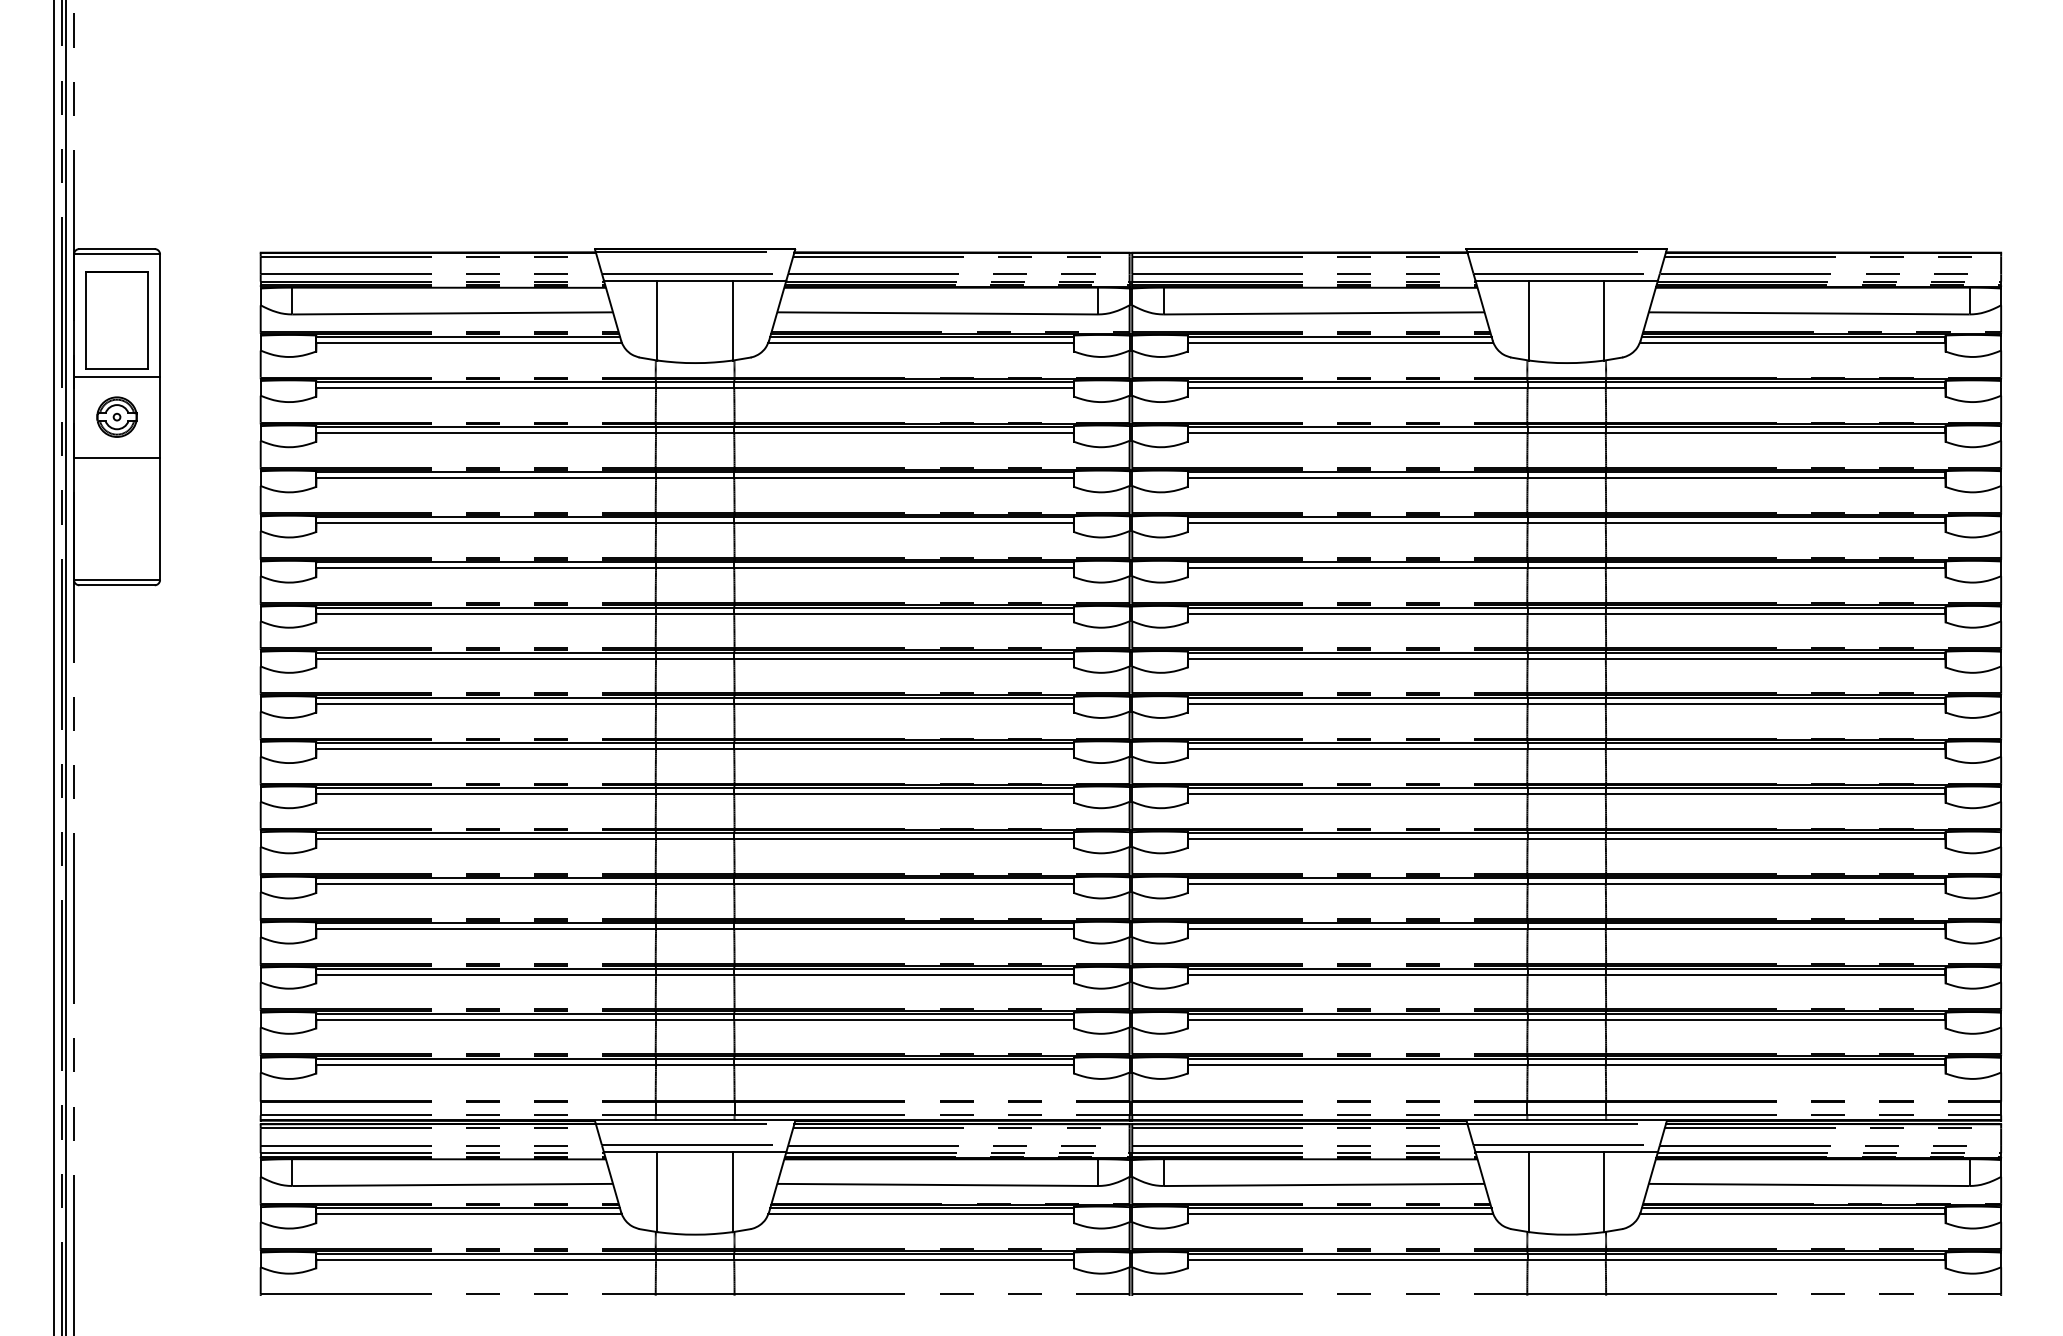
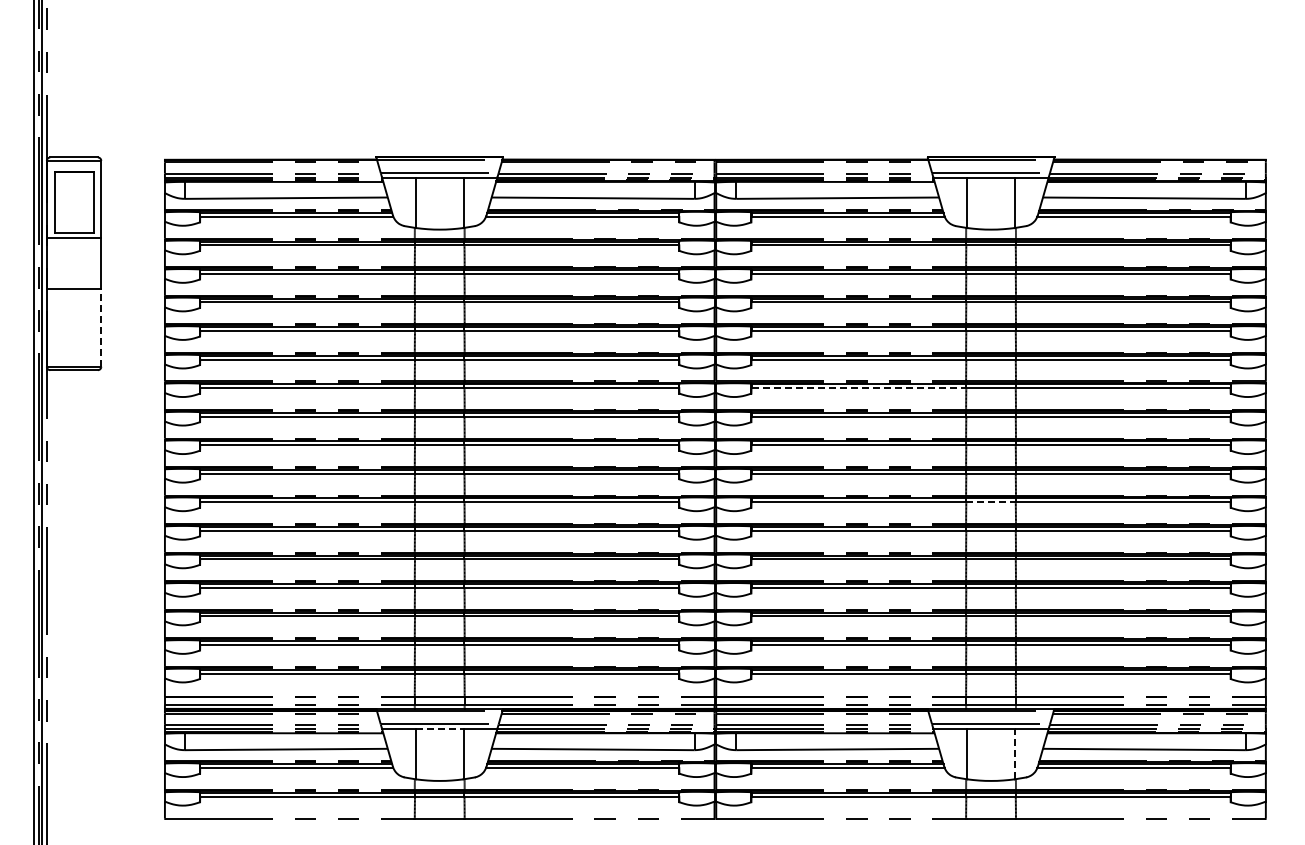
part: (116, 416) -> (73, 263), removed
line: (160, 519) -> (101, 328), solid -> dashed
line: (1358, 614) -> (859, 388), solid -> dashed
line: (1567, 794) -> (991, 502), solid -> dashed
line: (694, 1151) -> (439, 728), solid -> dashed
line: (1603, 1191) -> (1014, 753), solid -> dashed

